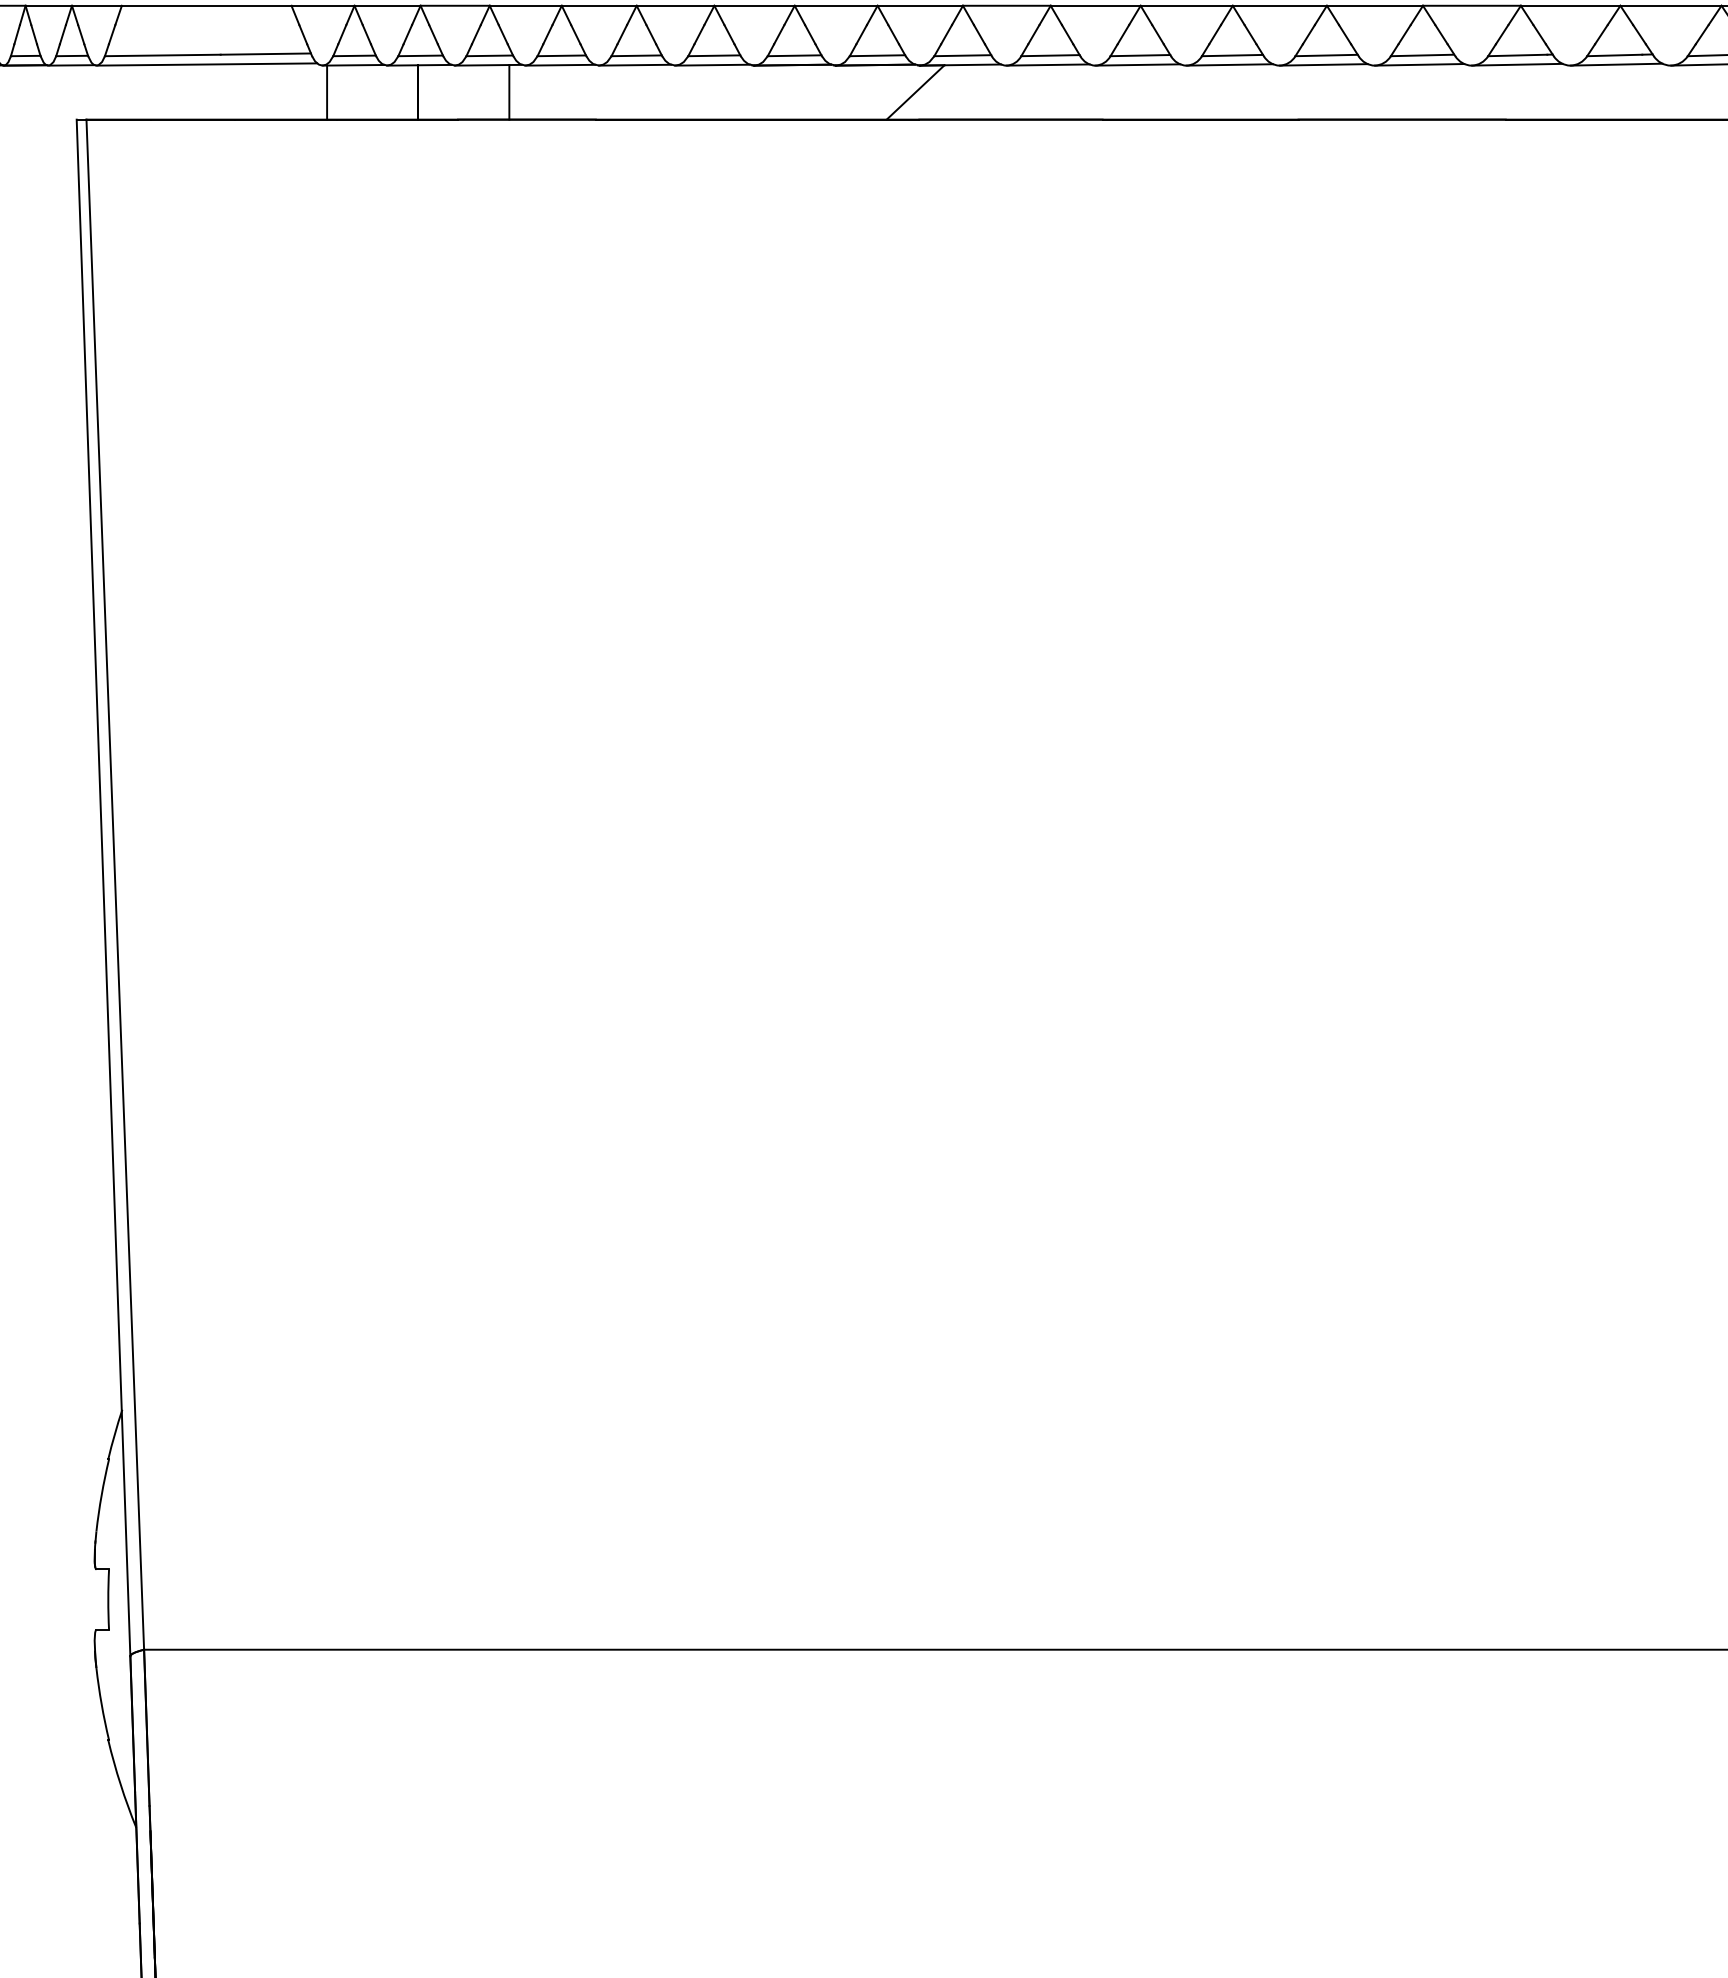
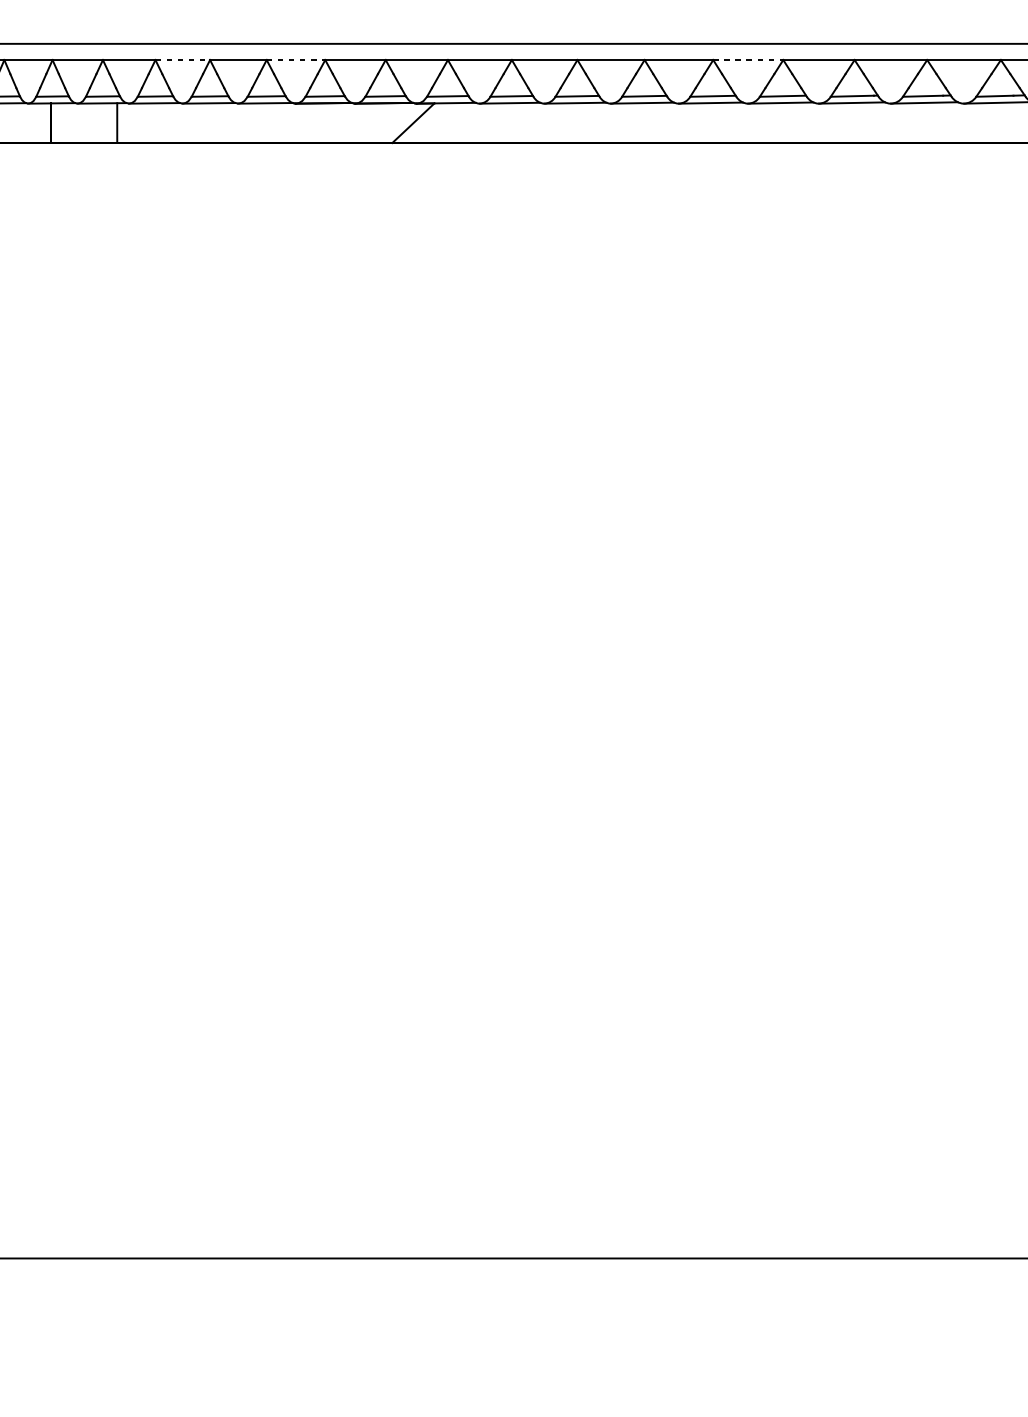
line: (599, 5) -> (182, 59), solid -> dashed
line: (755, 5) -> (296, 59), solid -> dashed
line: (1375, 5) -> (748, 59), solid -> dashed

